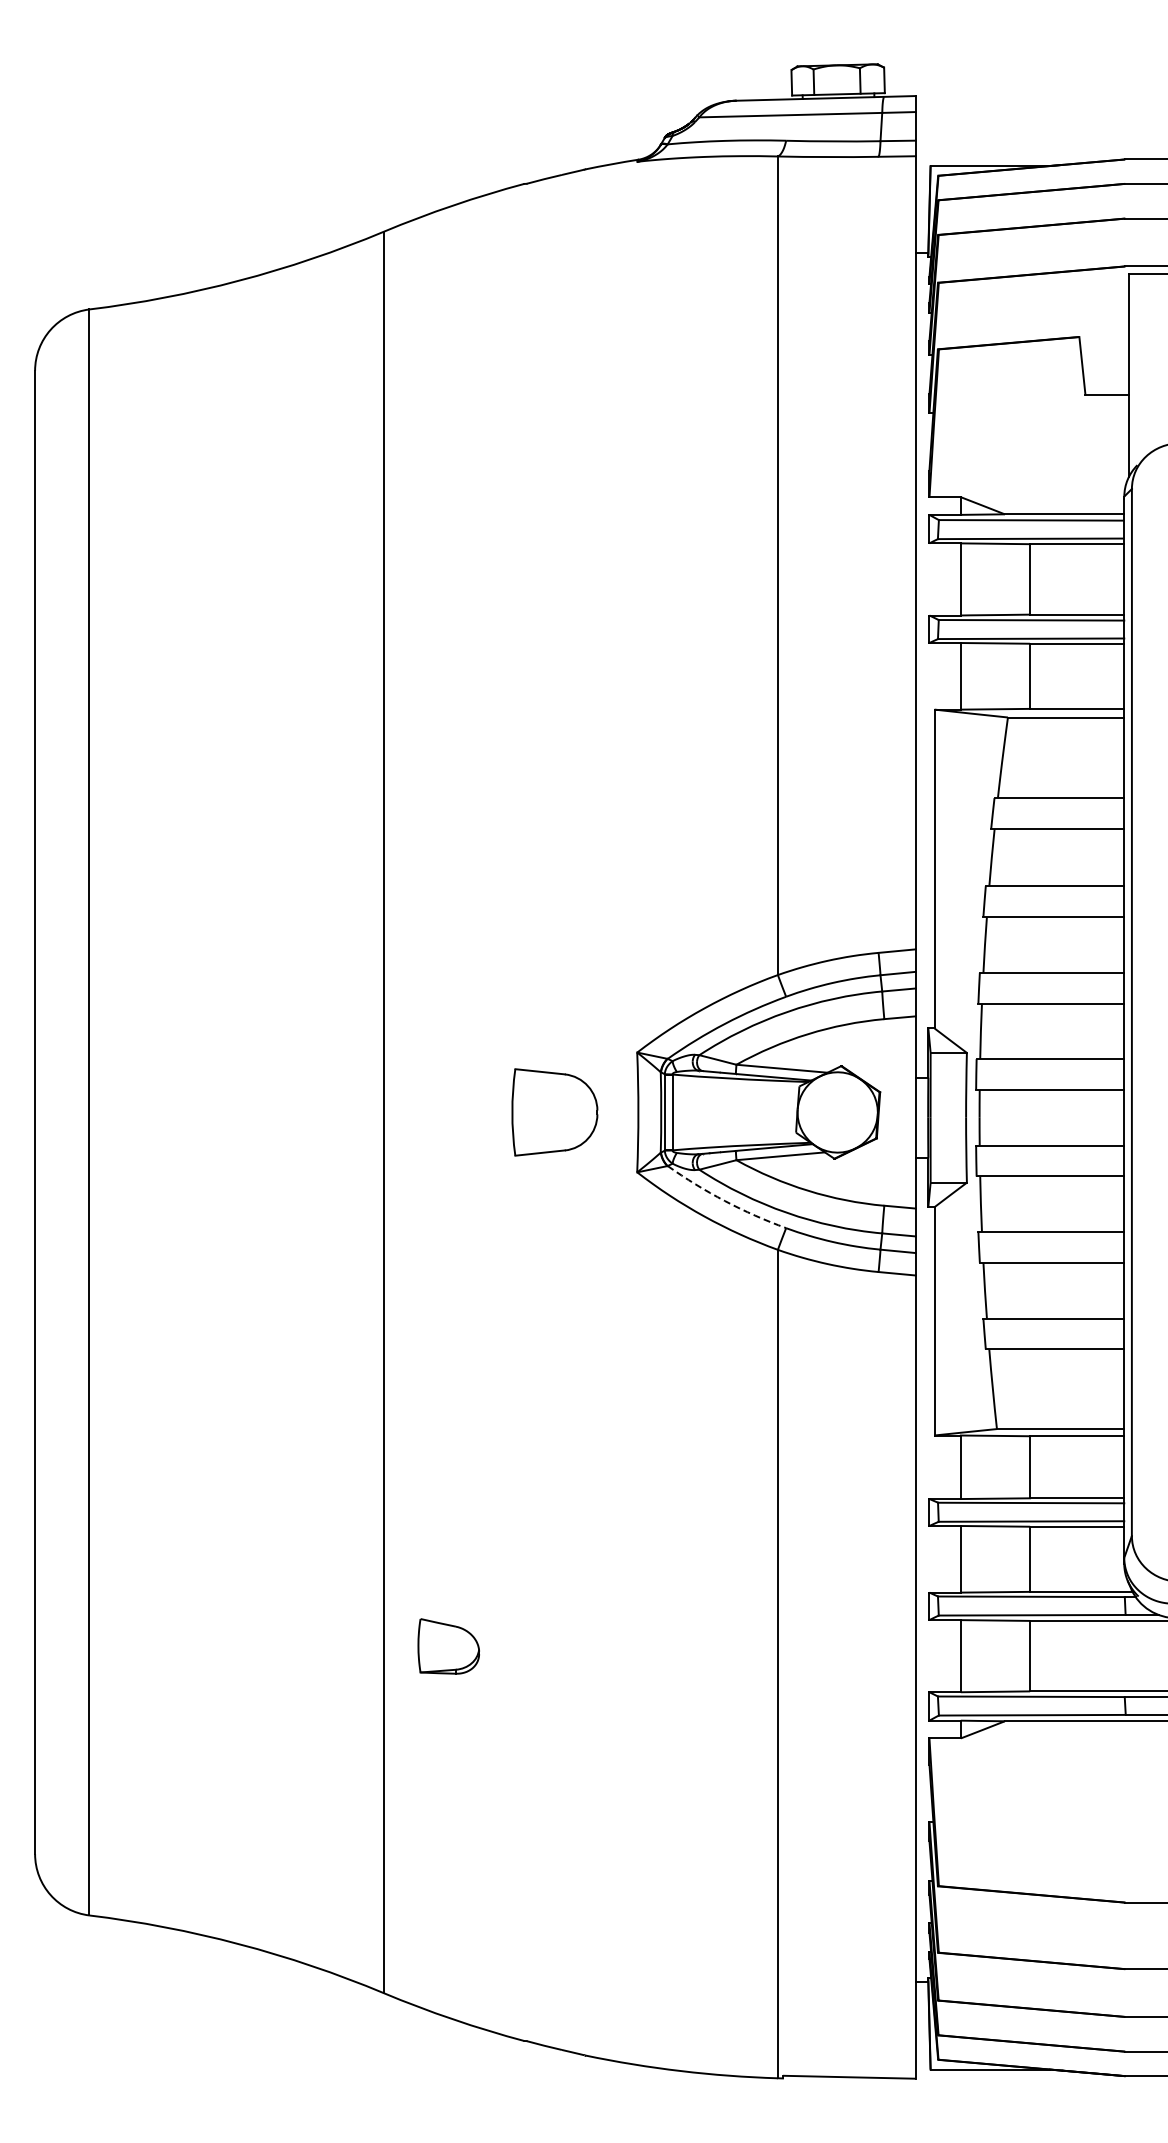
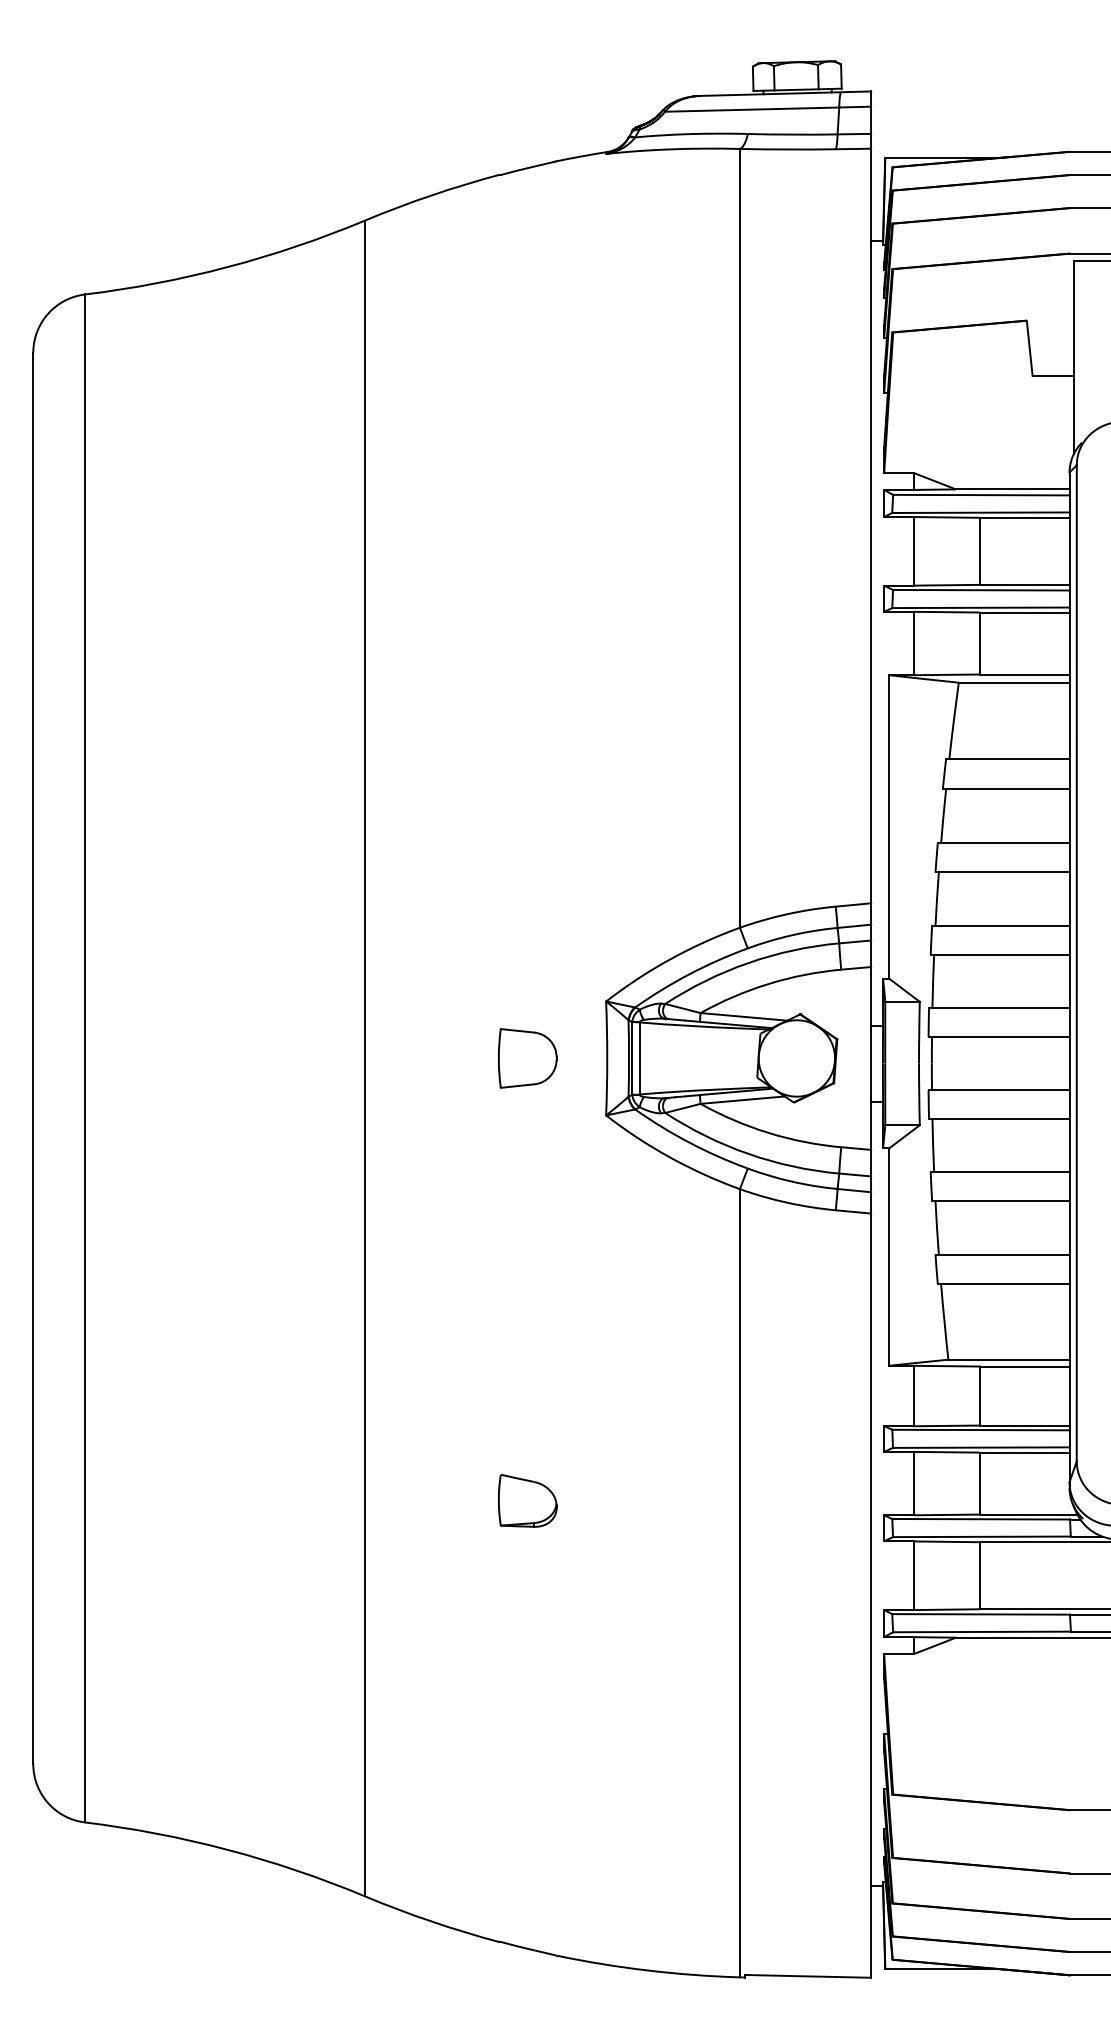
part: (554, 1112) -> (527, 1058), size x0.71
arc: (724, 1201) -> (689, 1143), dashed -> solid
part: (448, 1646) -> (527, 1500), moved

